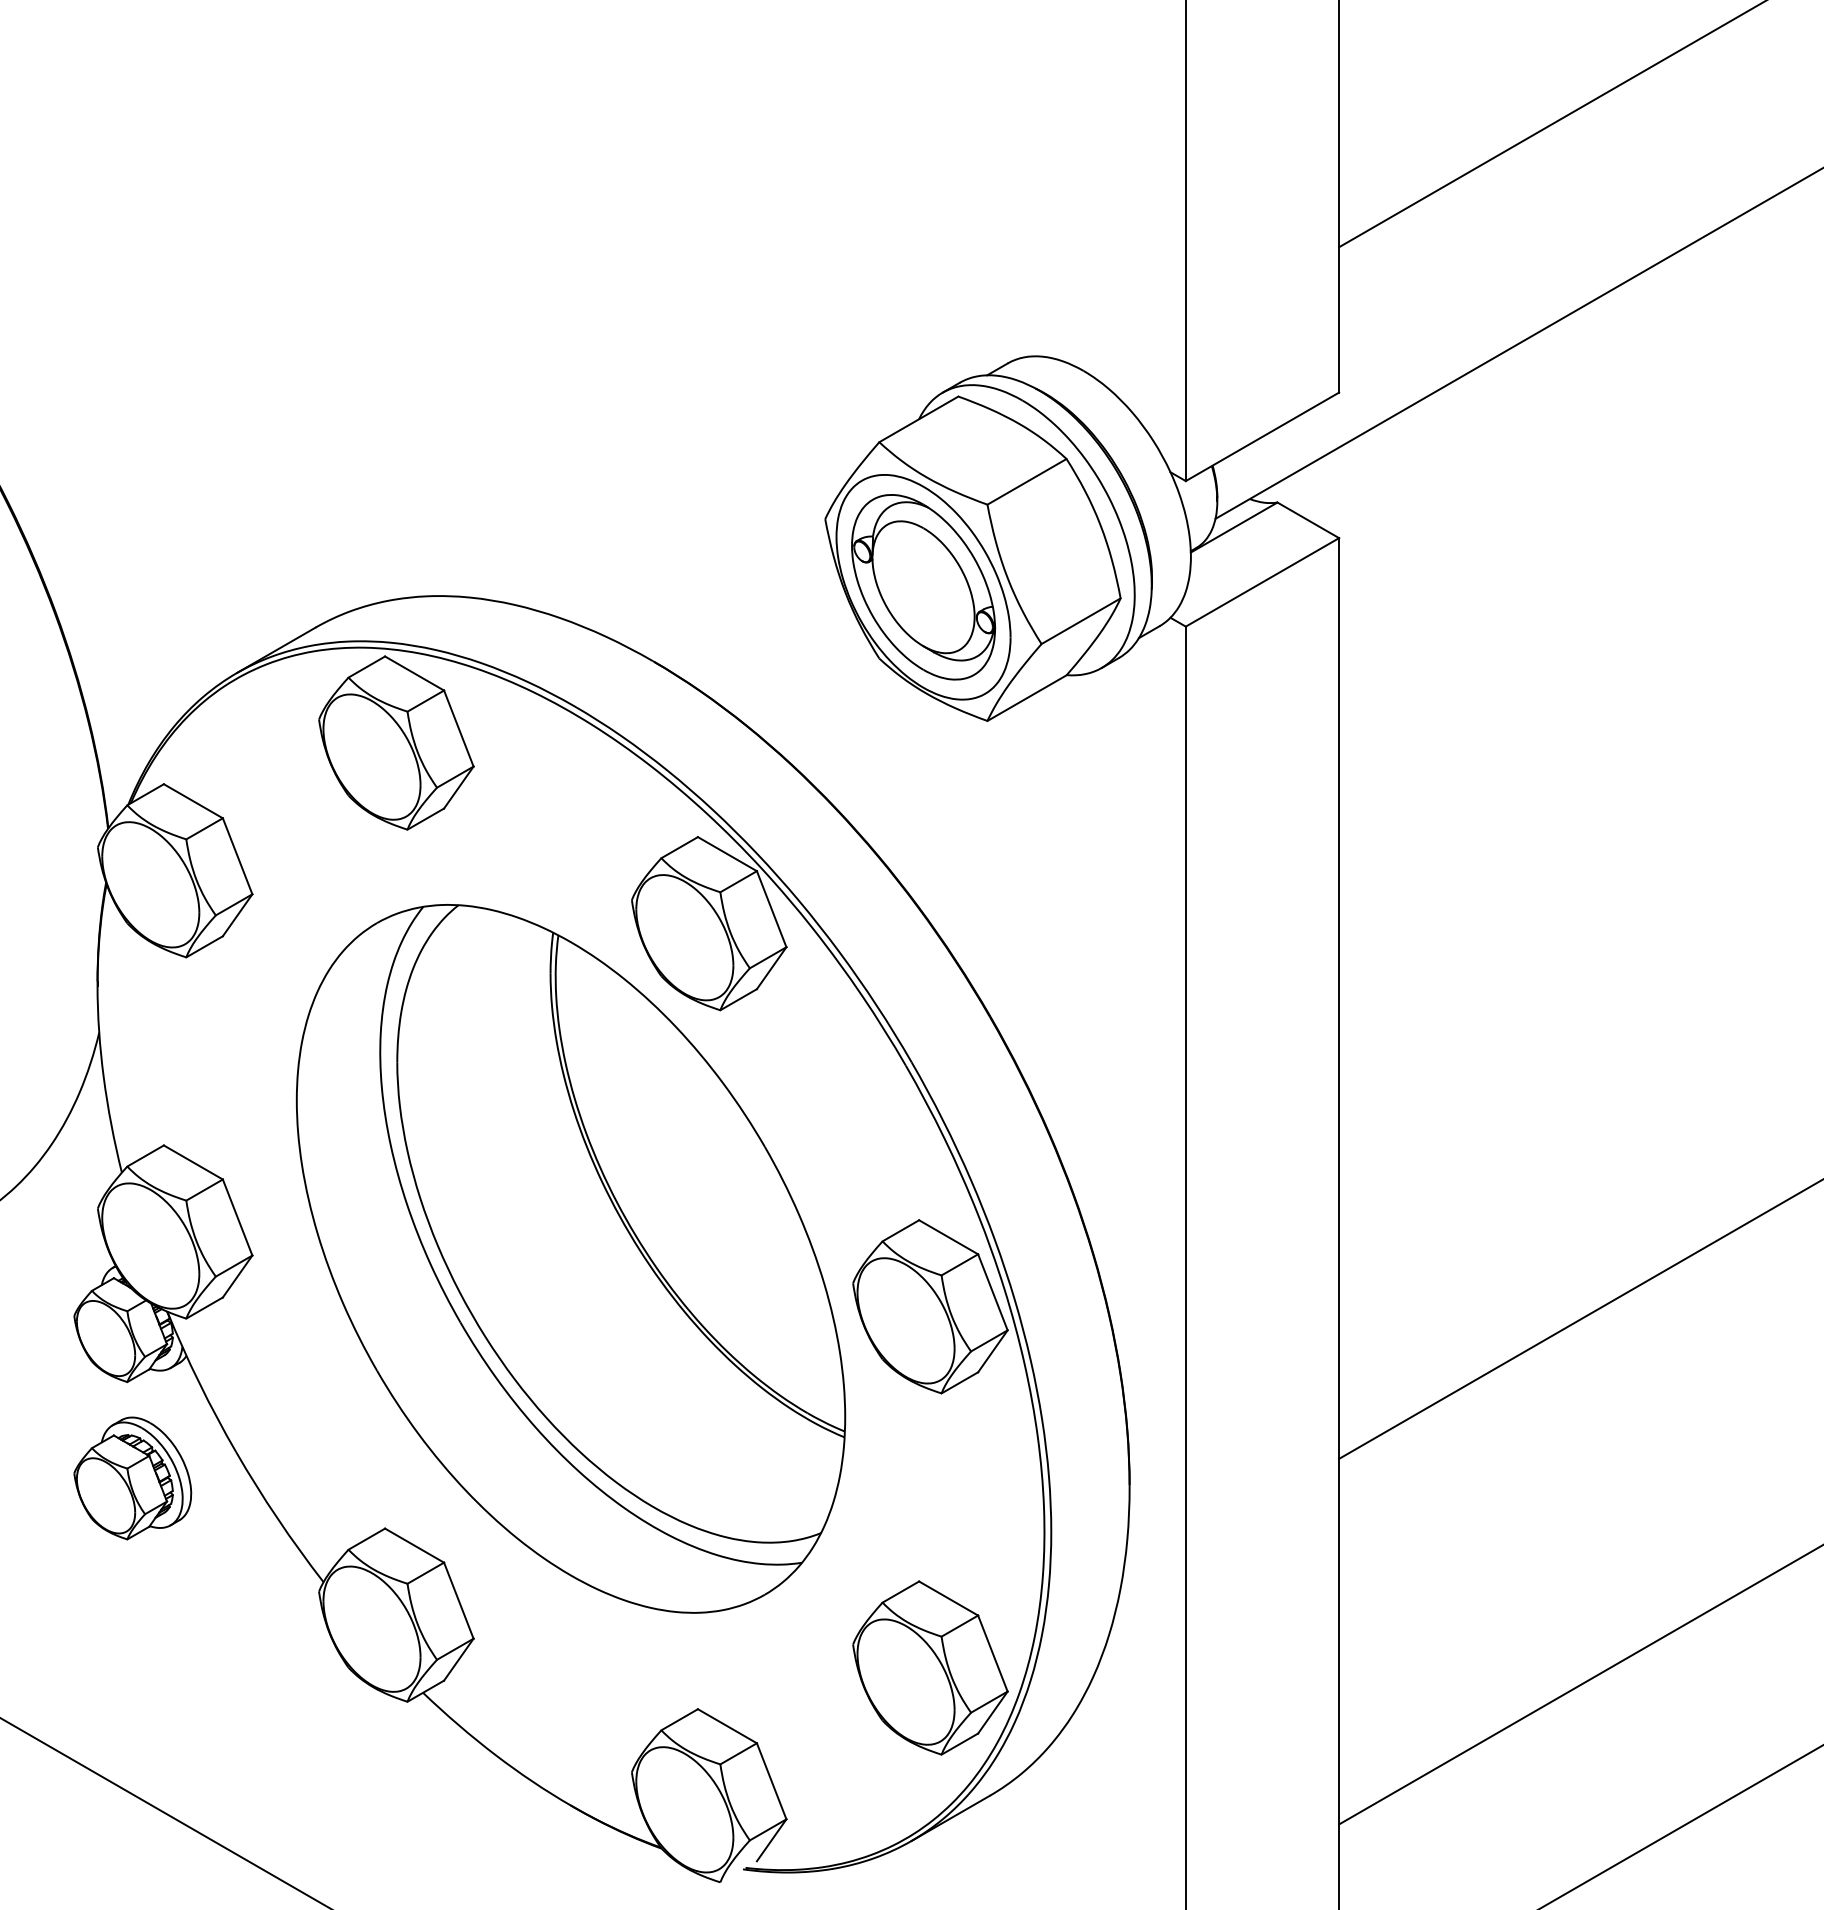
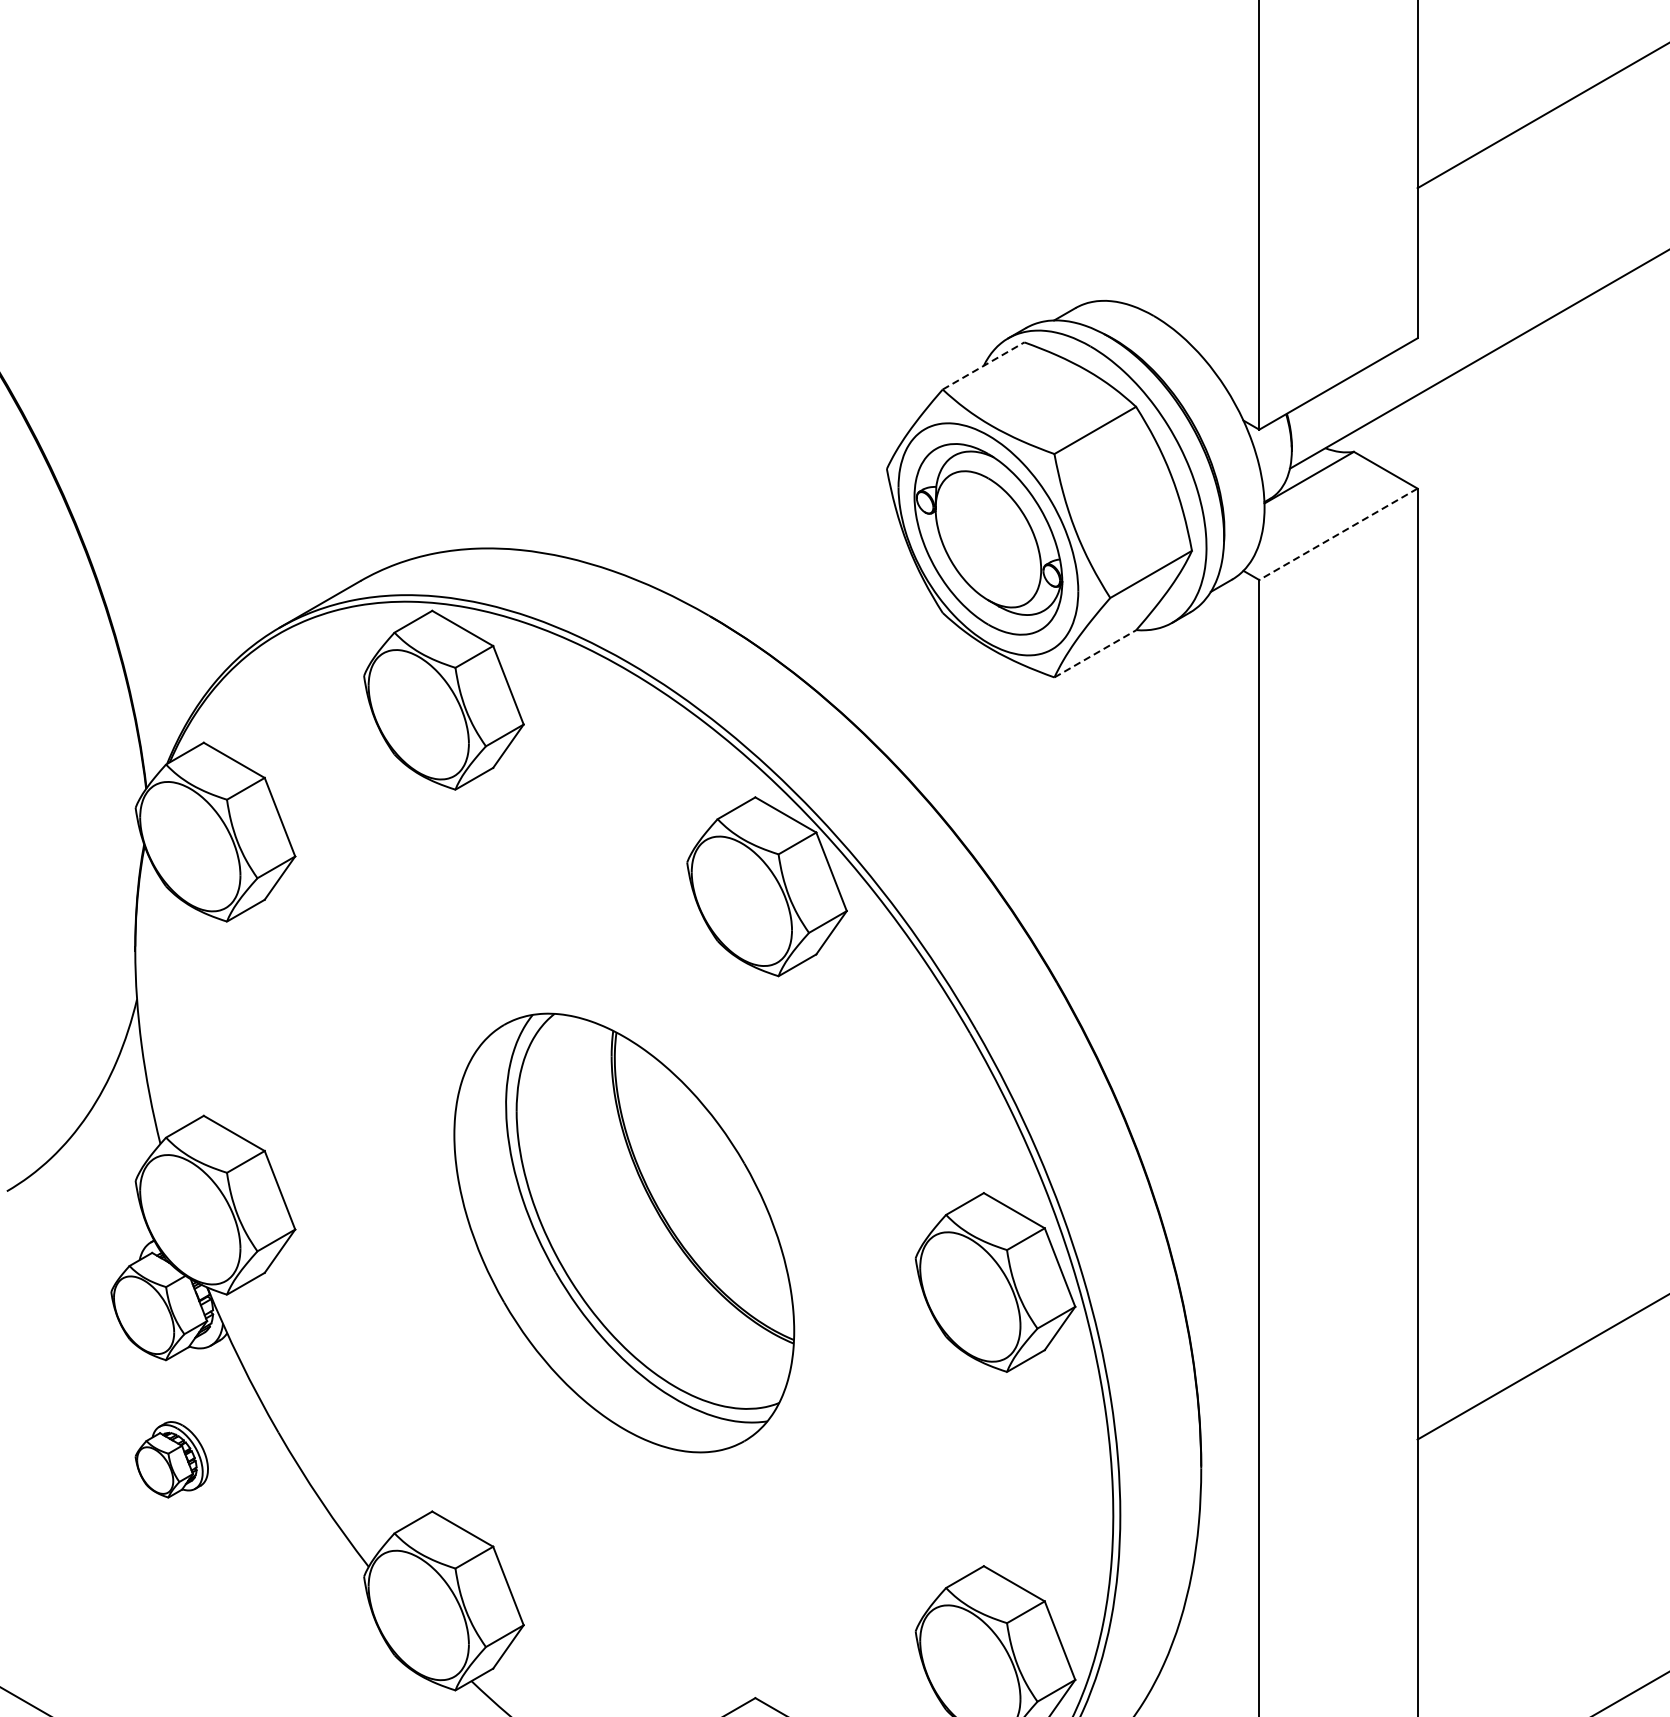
line: (918, 419) -> (983, 366), solid -> dashed
line: (1262, 582) -> (1338, 534), solid -> dashed
line: (1027, 698) -> (1095, 654), solid -> dashed
part: (570, 1258) -> (623, 1232), size x0.6
part: (132, 1478) -> (171, 1459), size x0.6

